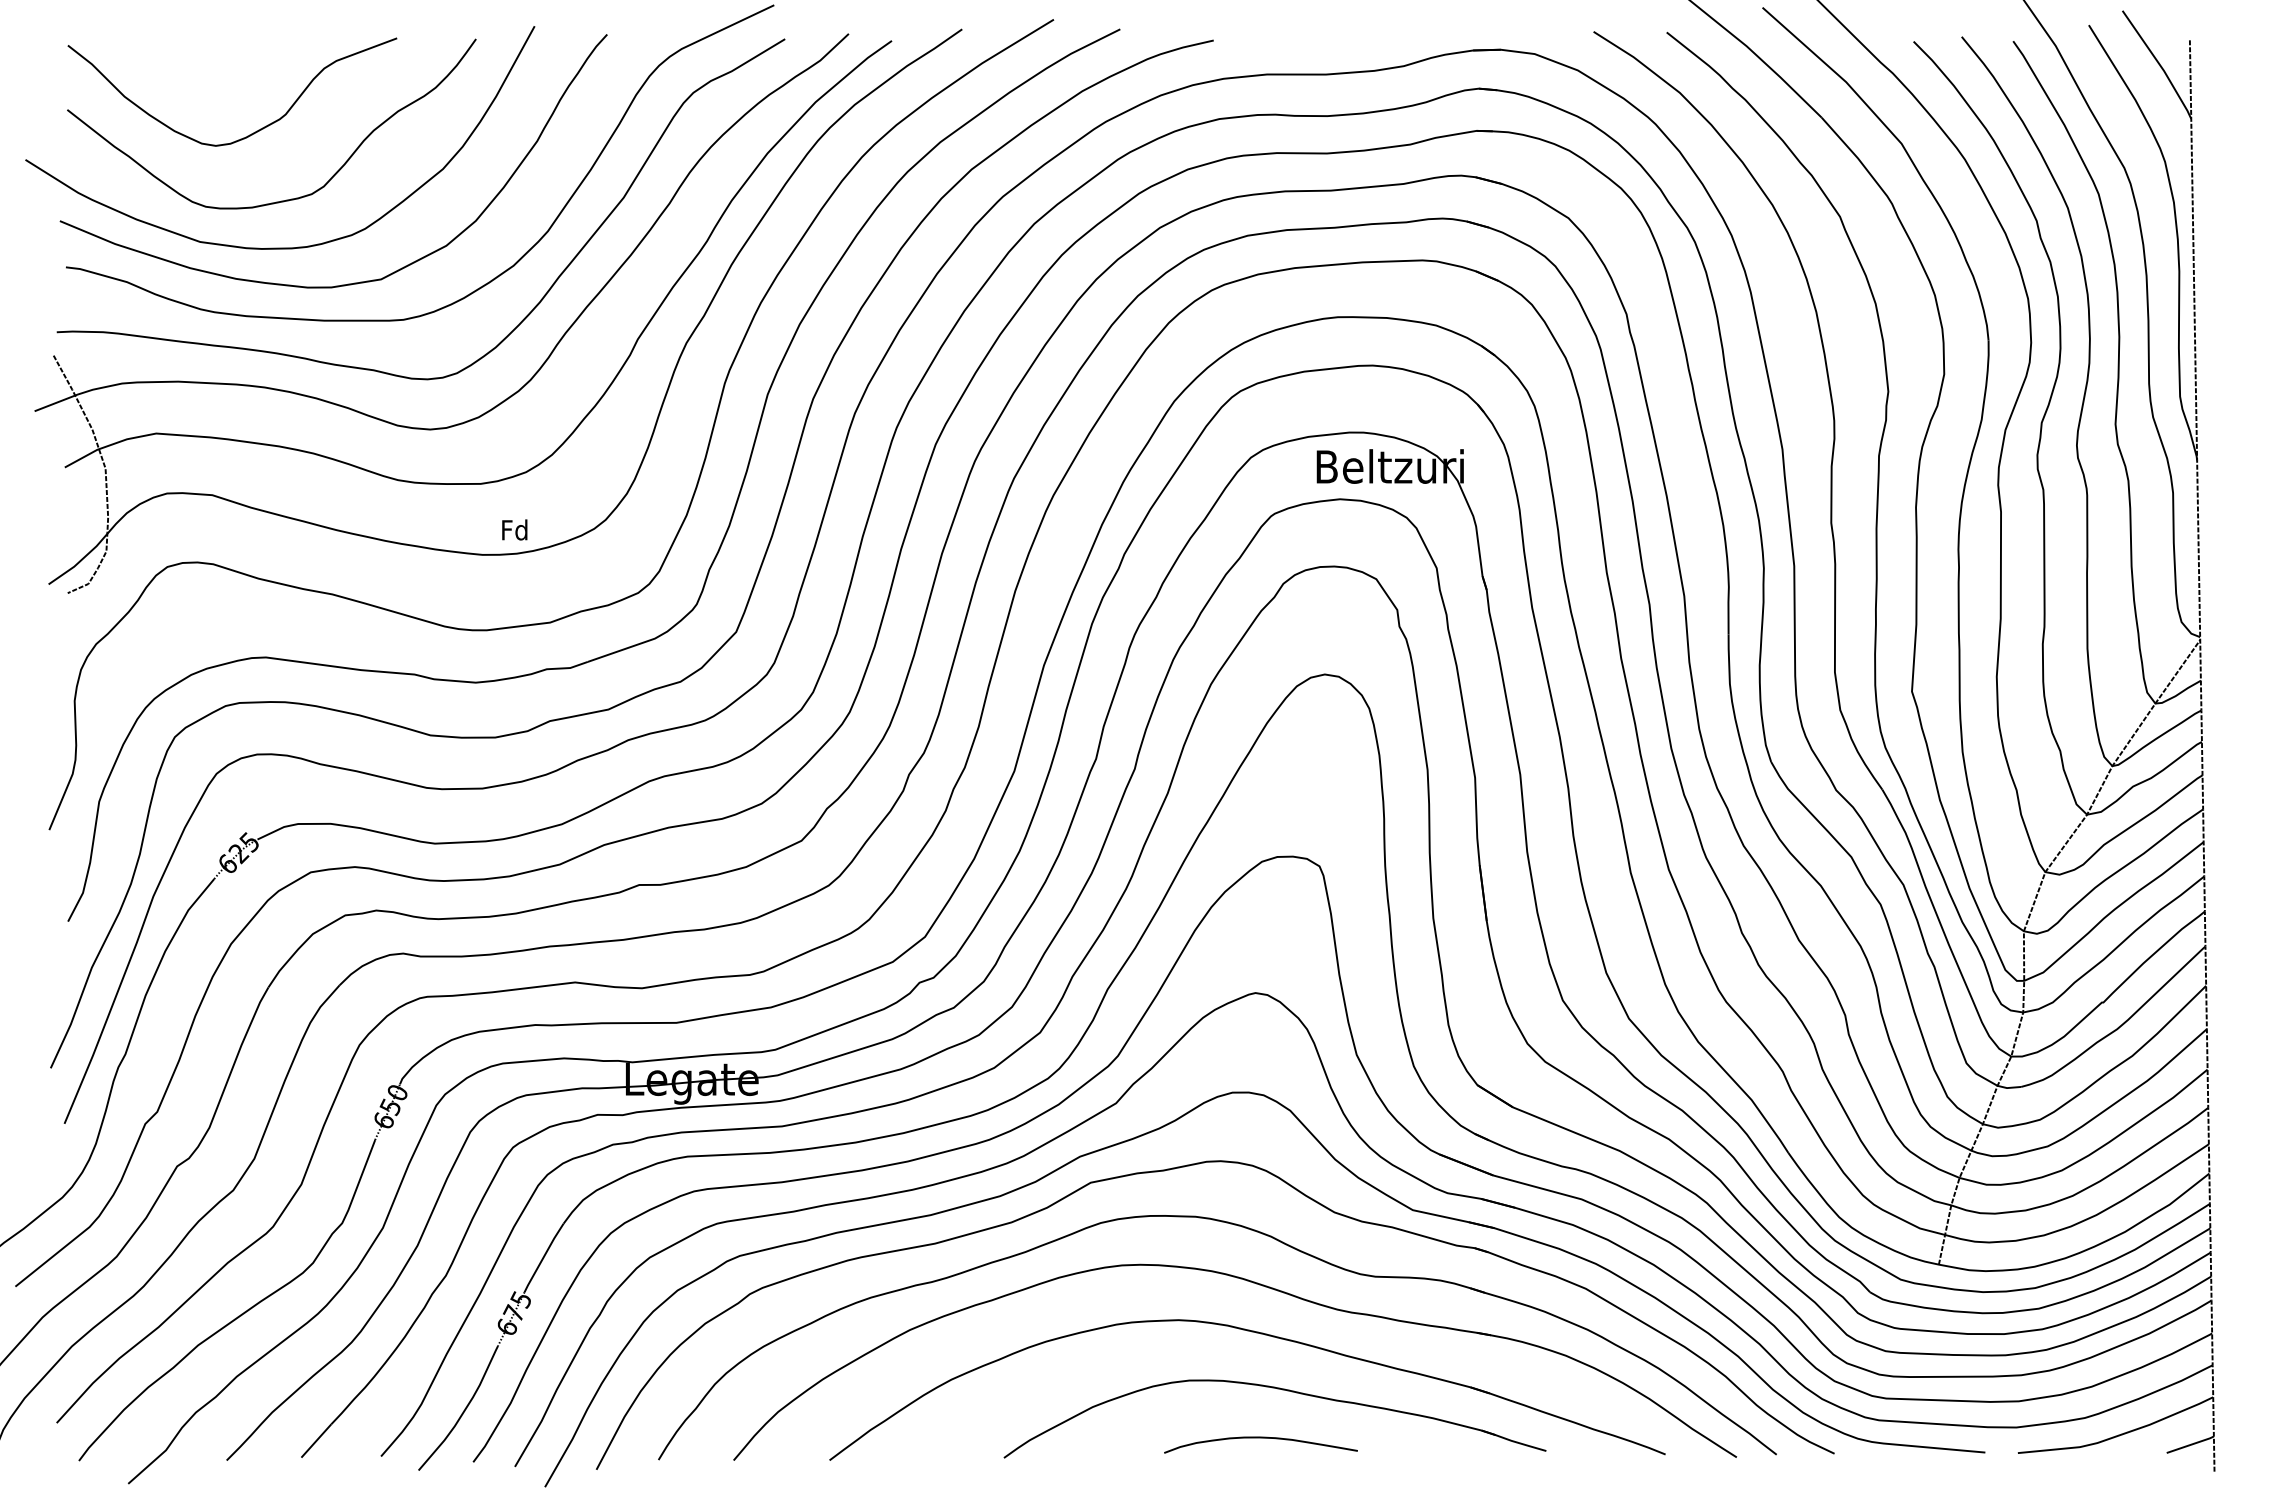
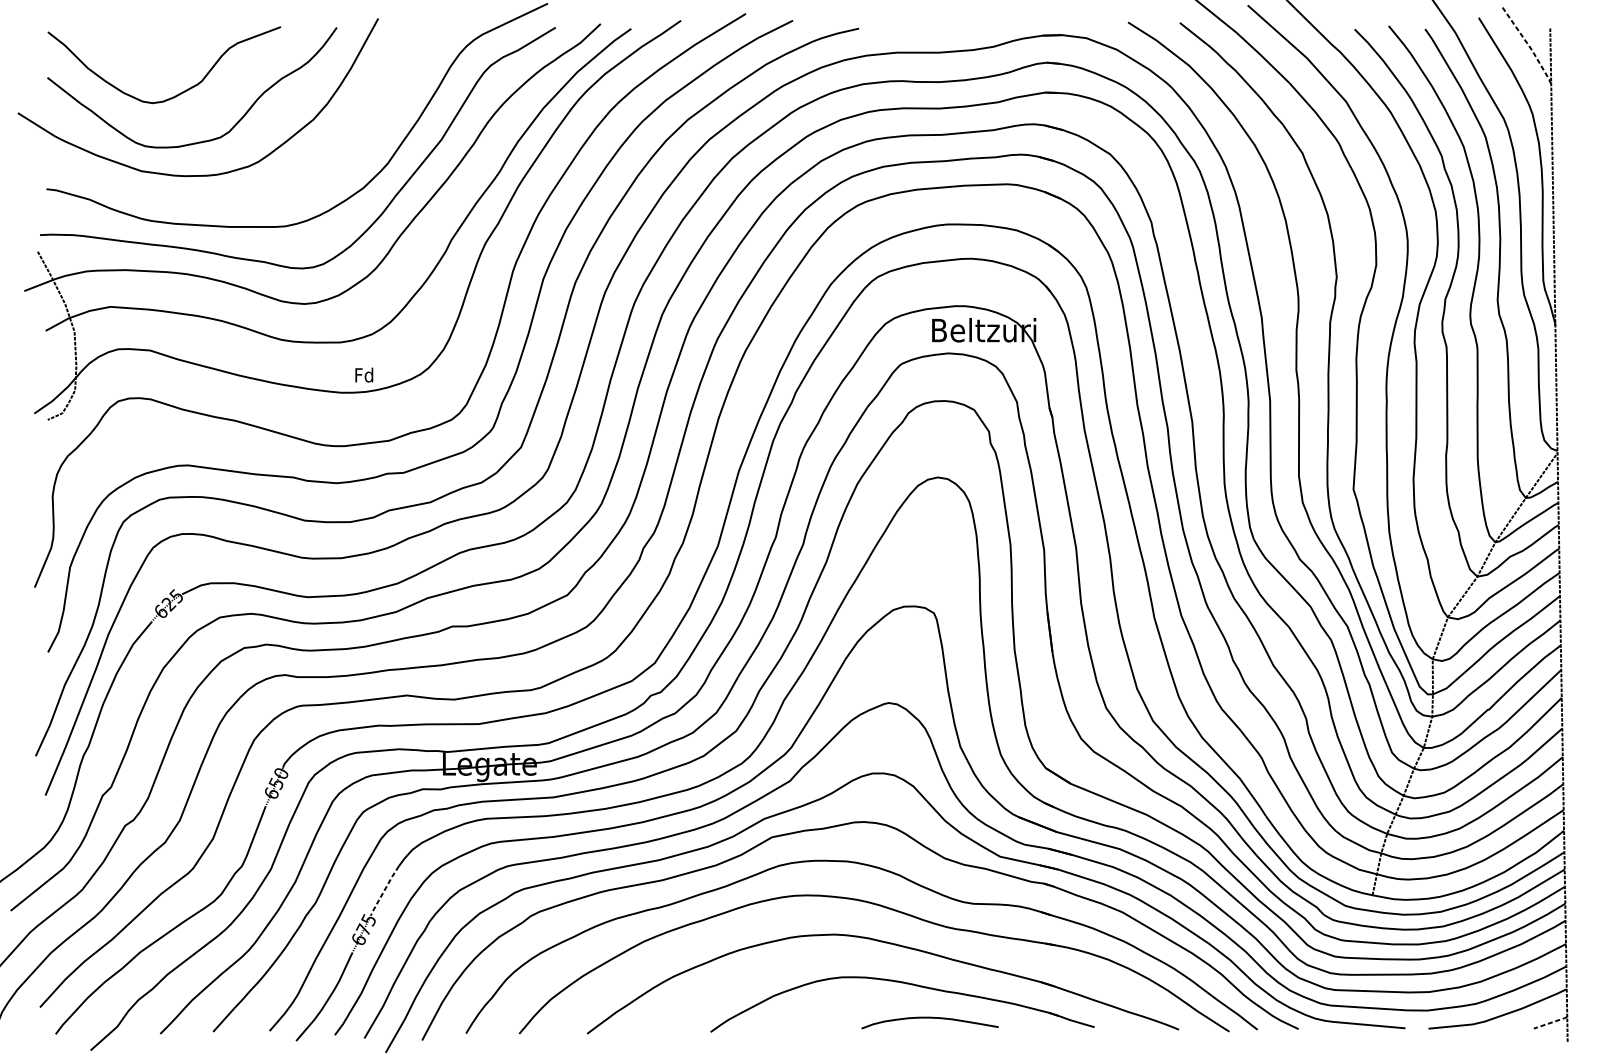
line: (2159, 64) -> (1528, 45), solid -> dashed
curve: (354, 282) -> (250, 199), removed
line: (543, 1257) -> (384, 890), solid -> dashed
curve: (1260, 1438) -> (929, 1018), moved
line: (2191, 1444) -> (1551, 1022), solid -> dashed

